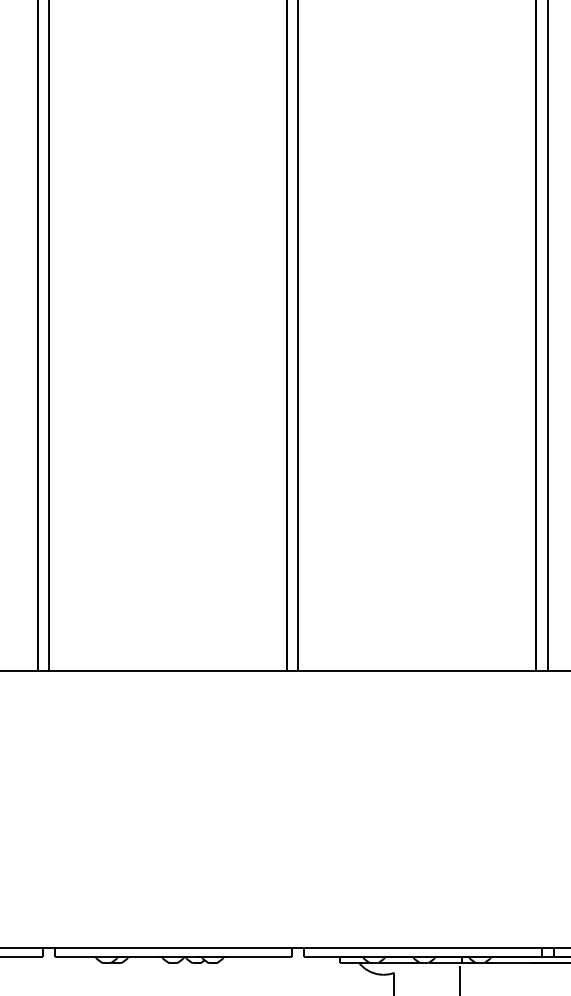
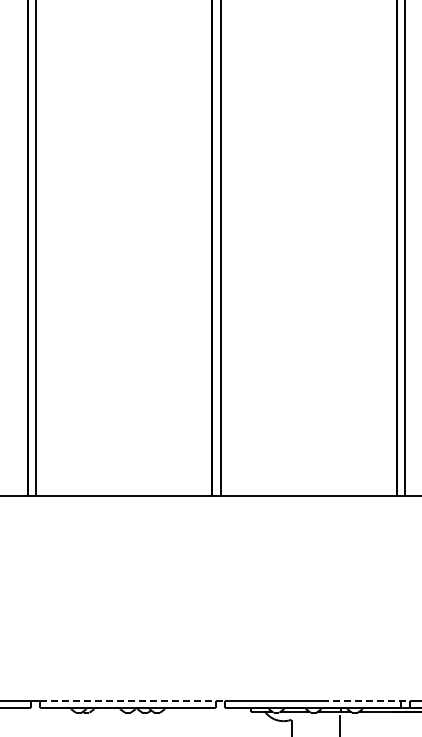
line: (180, 948) -> (133, 701), solid -> dashed
line: (494, 948) -> (365, 701), solid -> dashed

